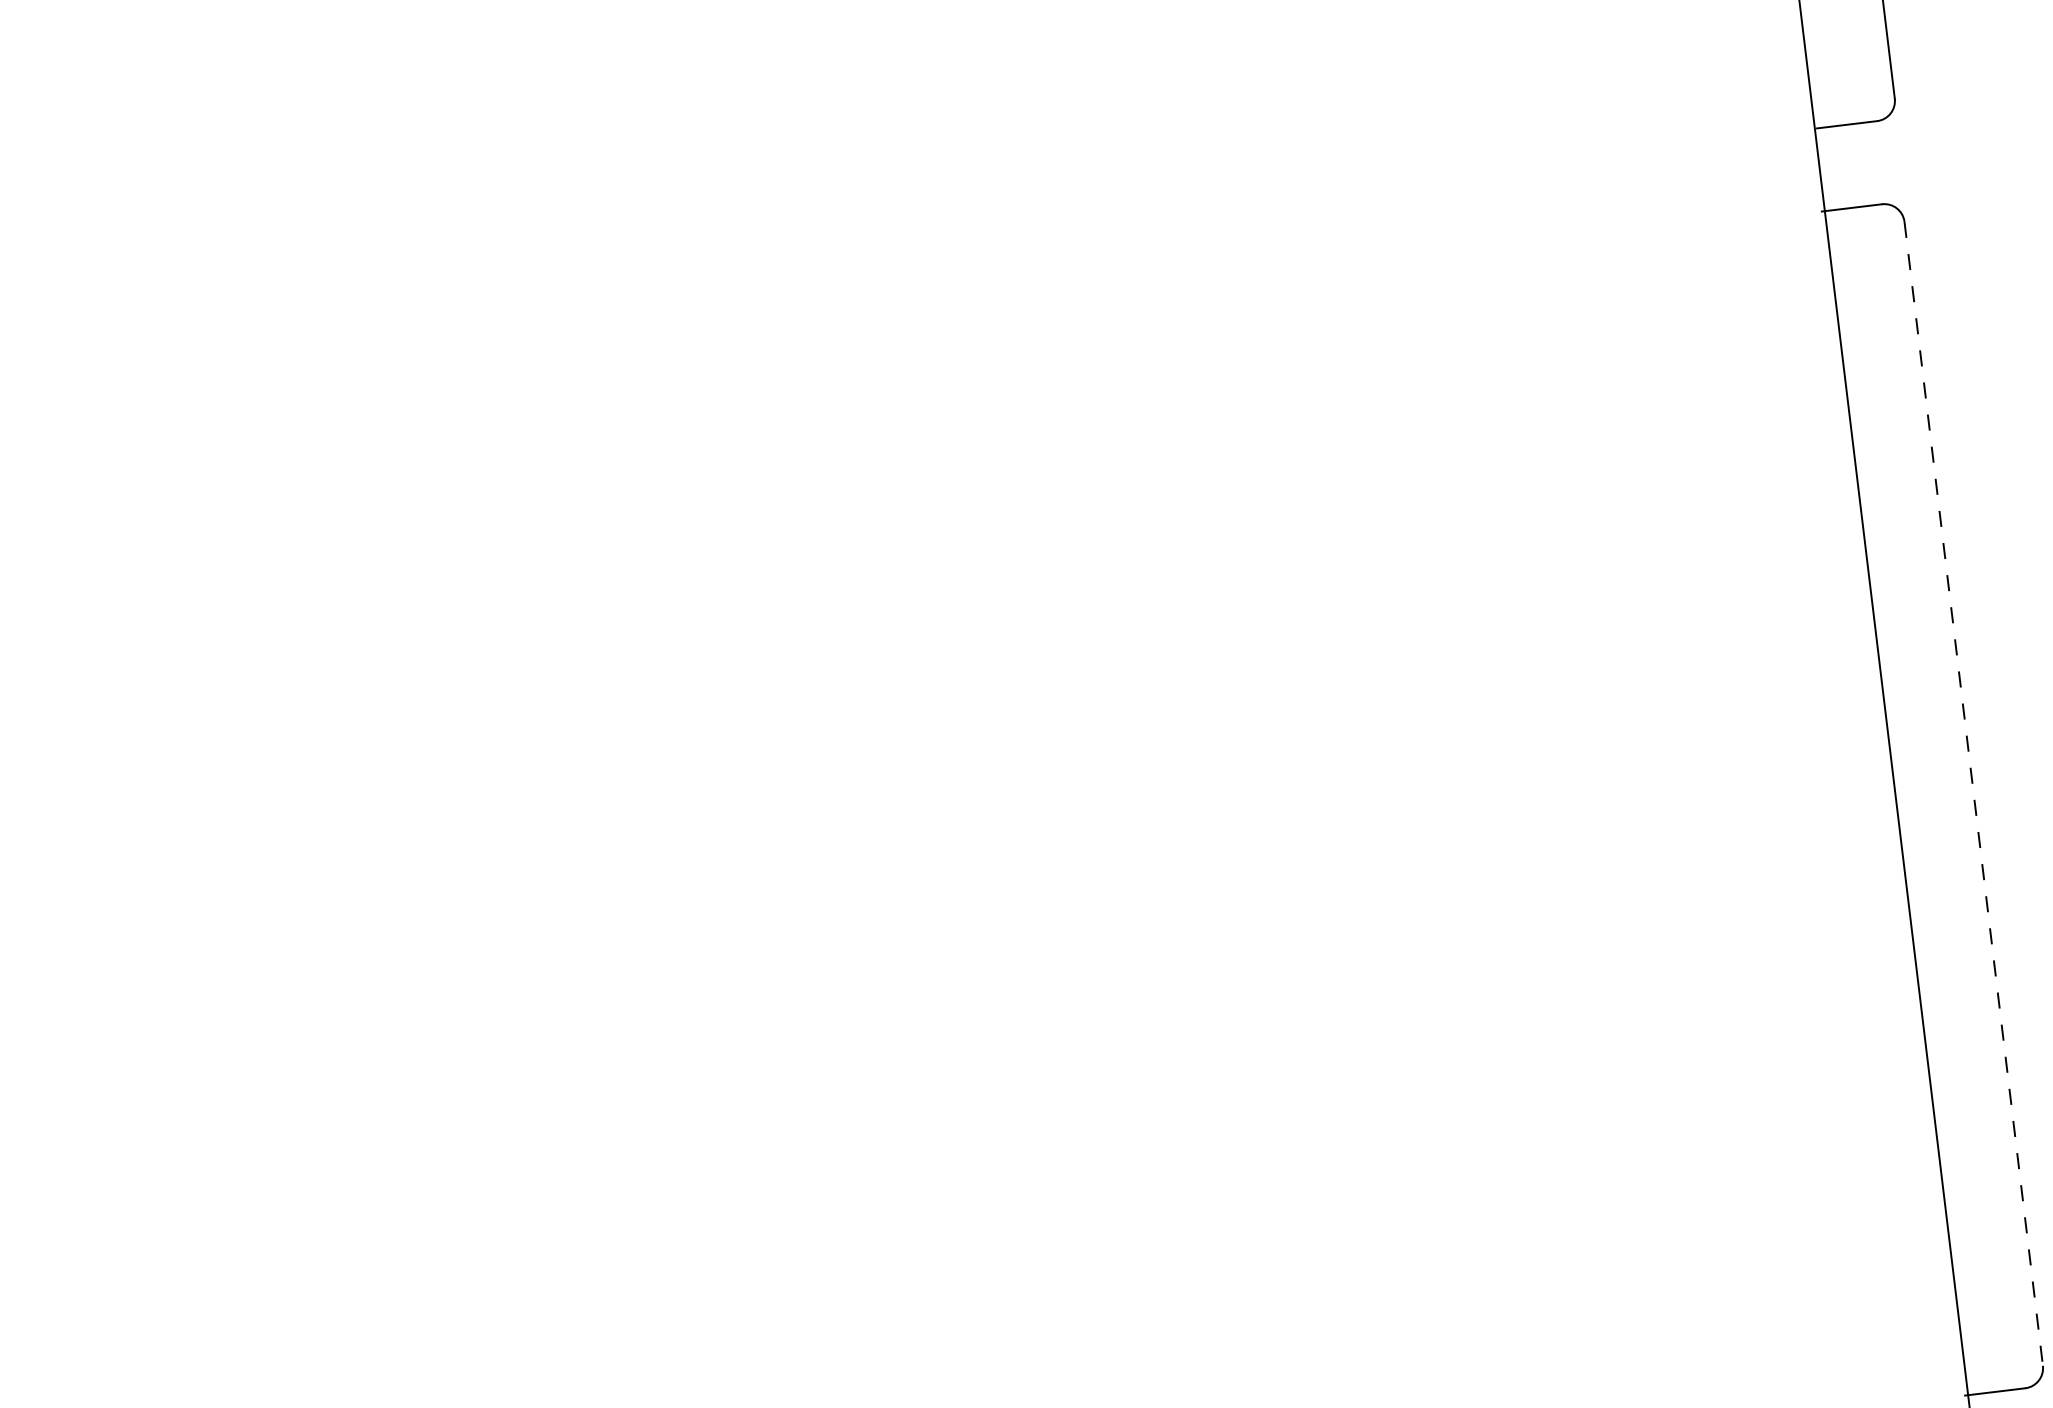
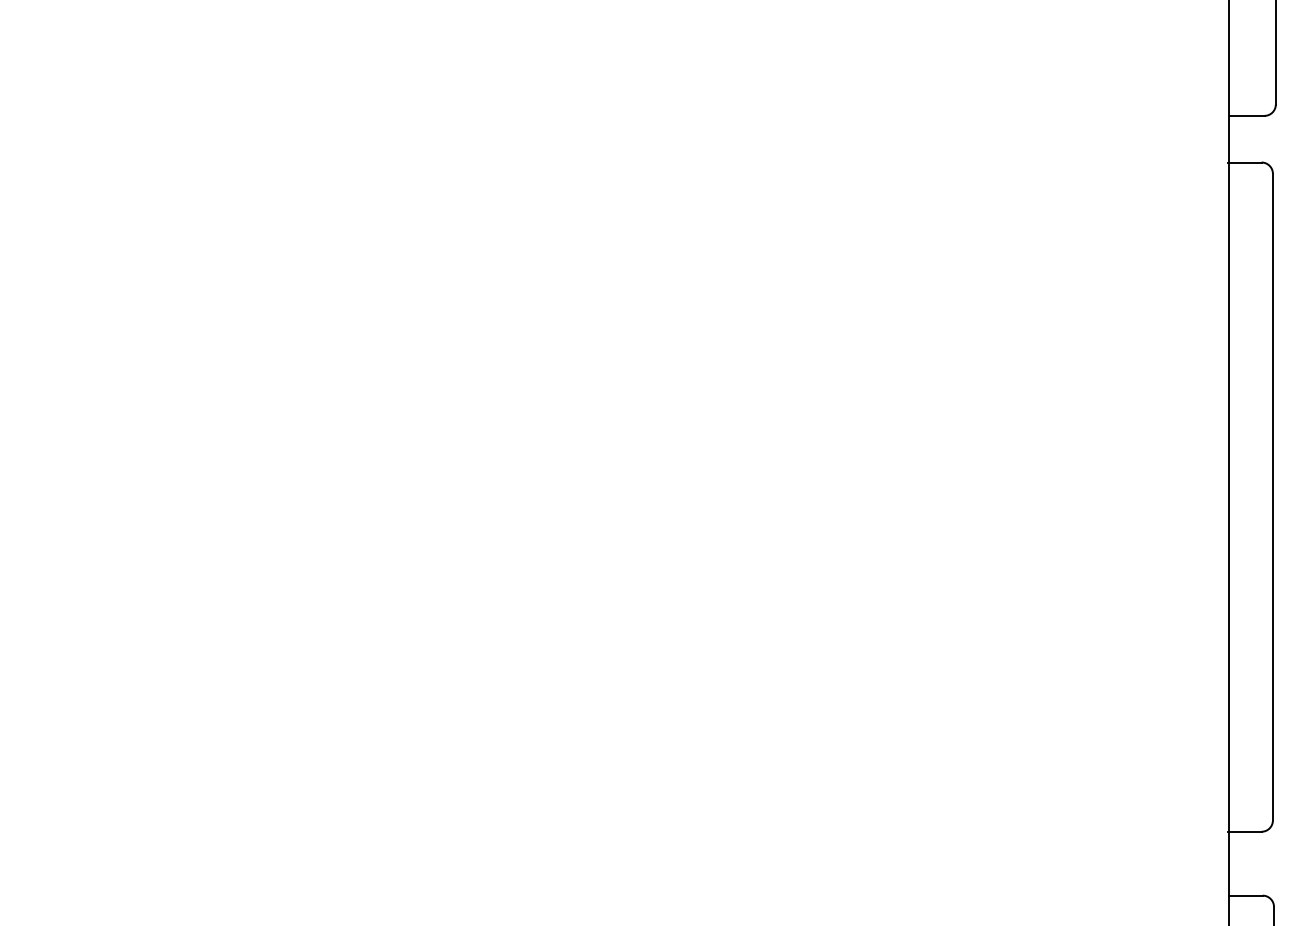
line: (1973, 794) -> (1272, 497), dashed -> solid

